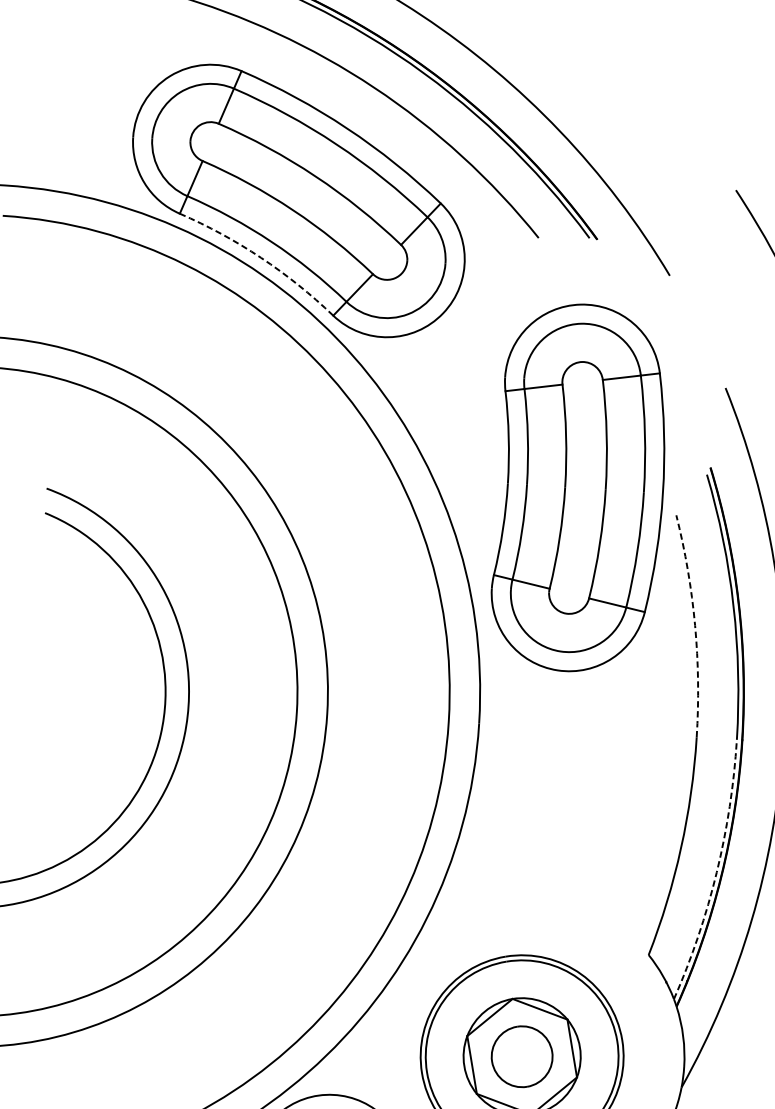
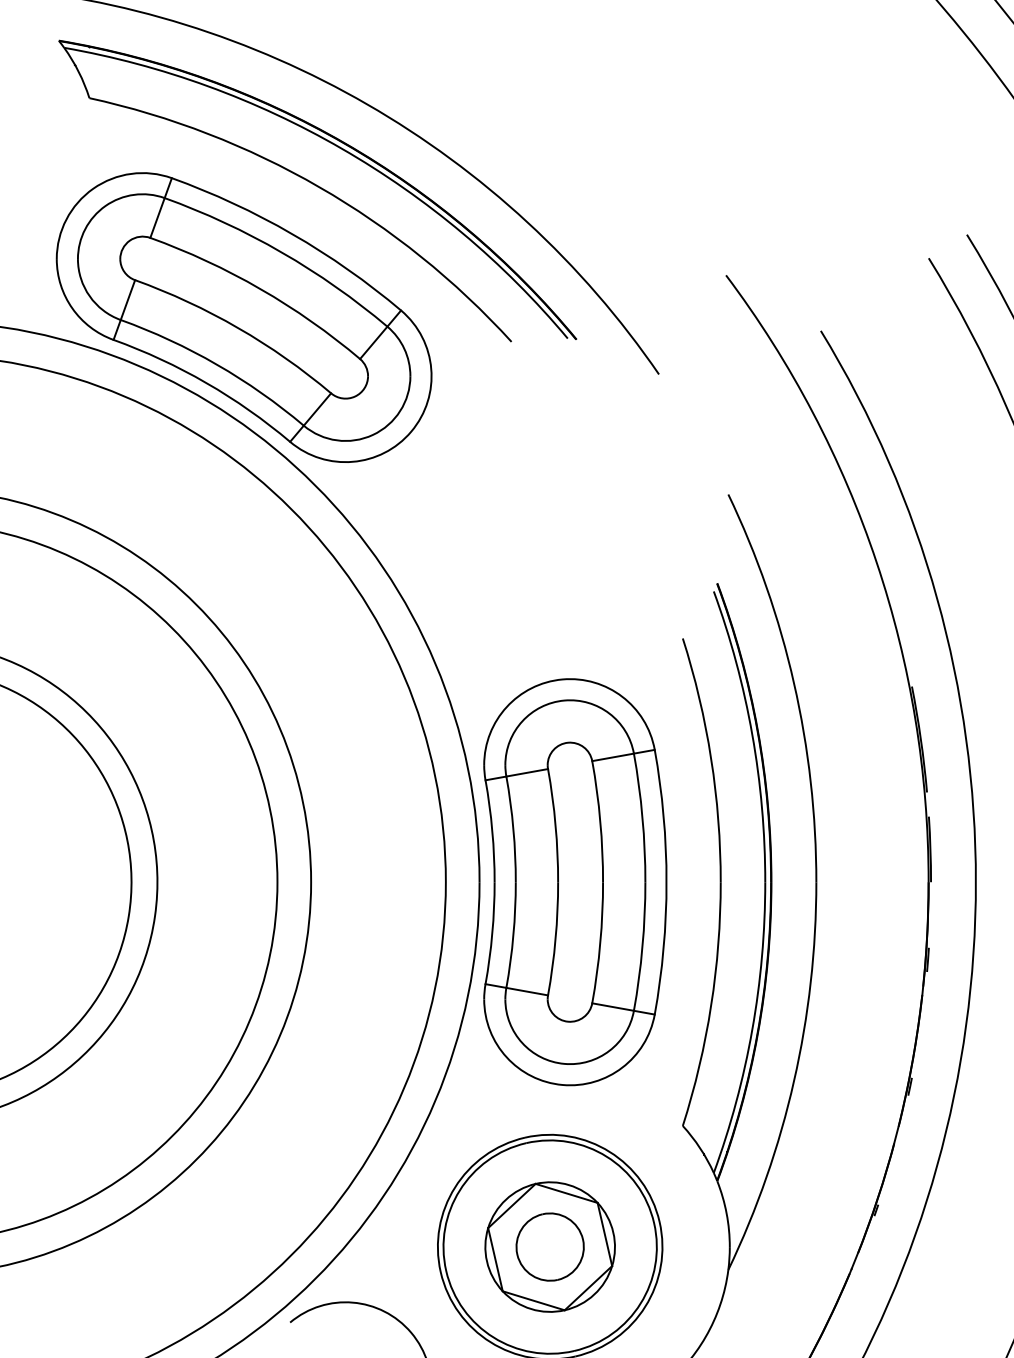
arc: (261, 258) -> (206, 383), dashed -> solid
part: (580, 488) -> (575, 882), moved
arc: (695, 625) -> (711, 758), dashed -> solid
arc: (717, 871) -> (752, 1029), dashed -> solid

